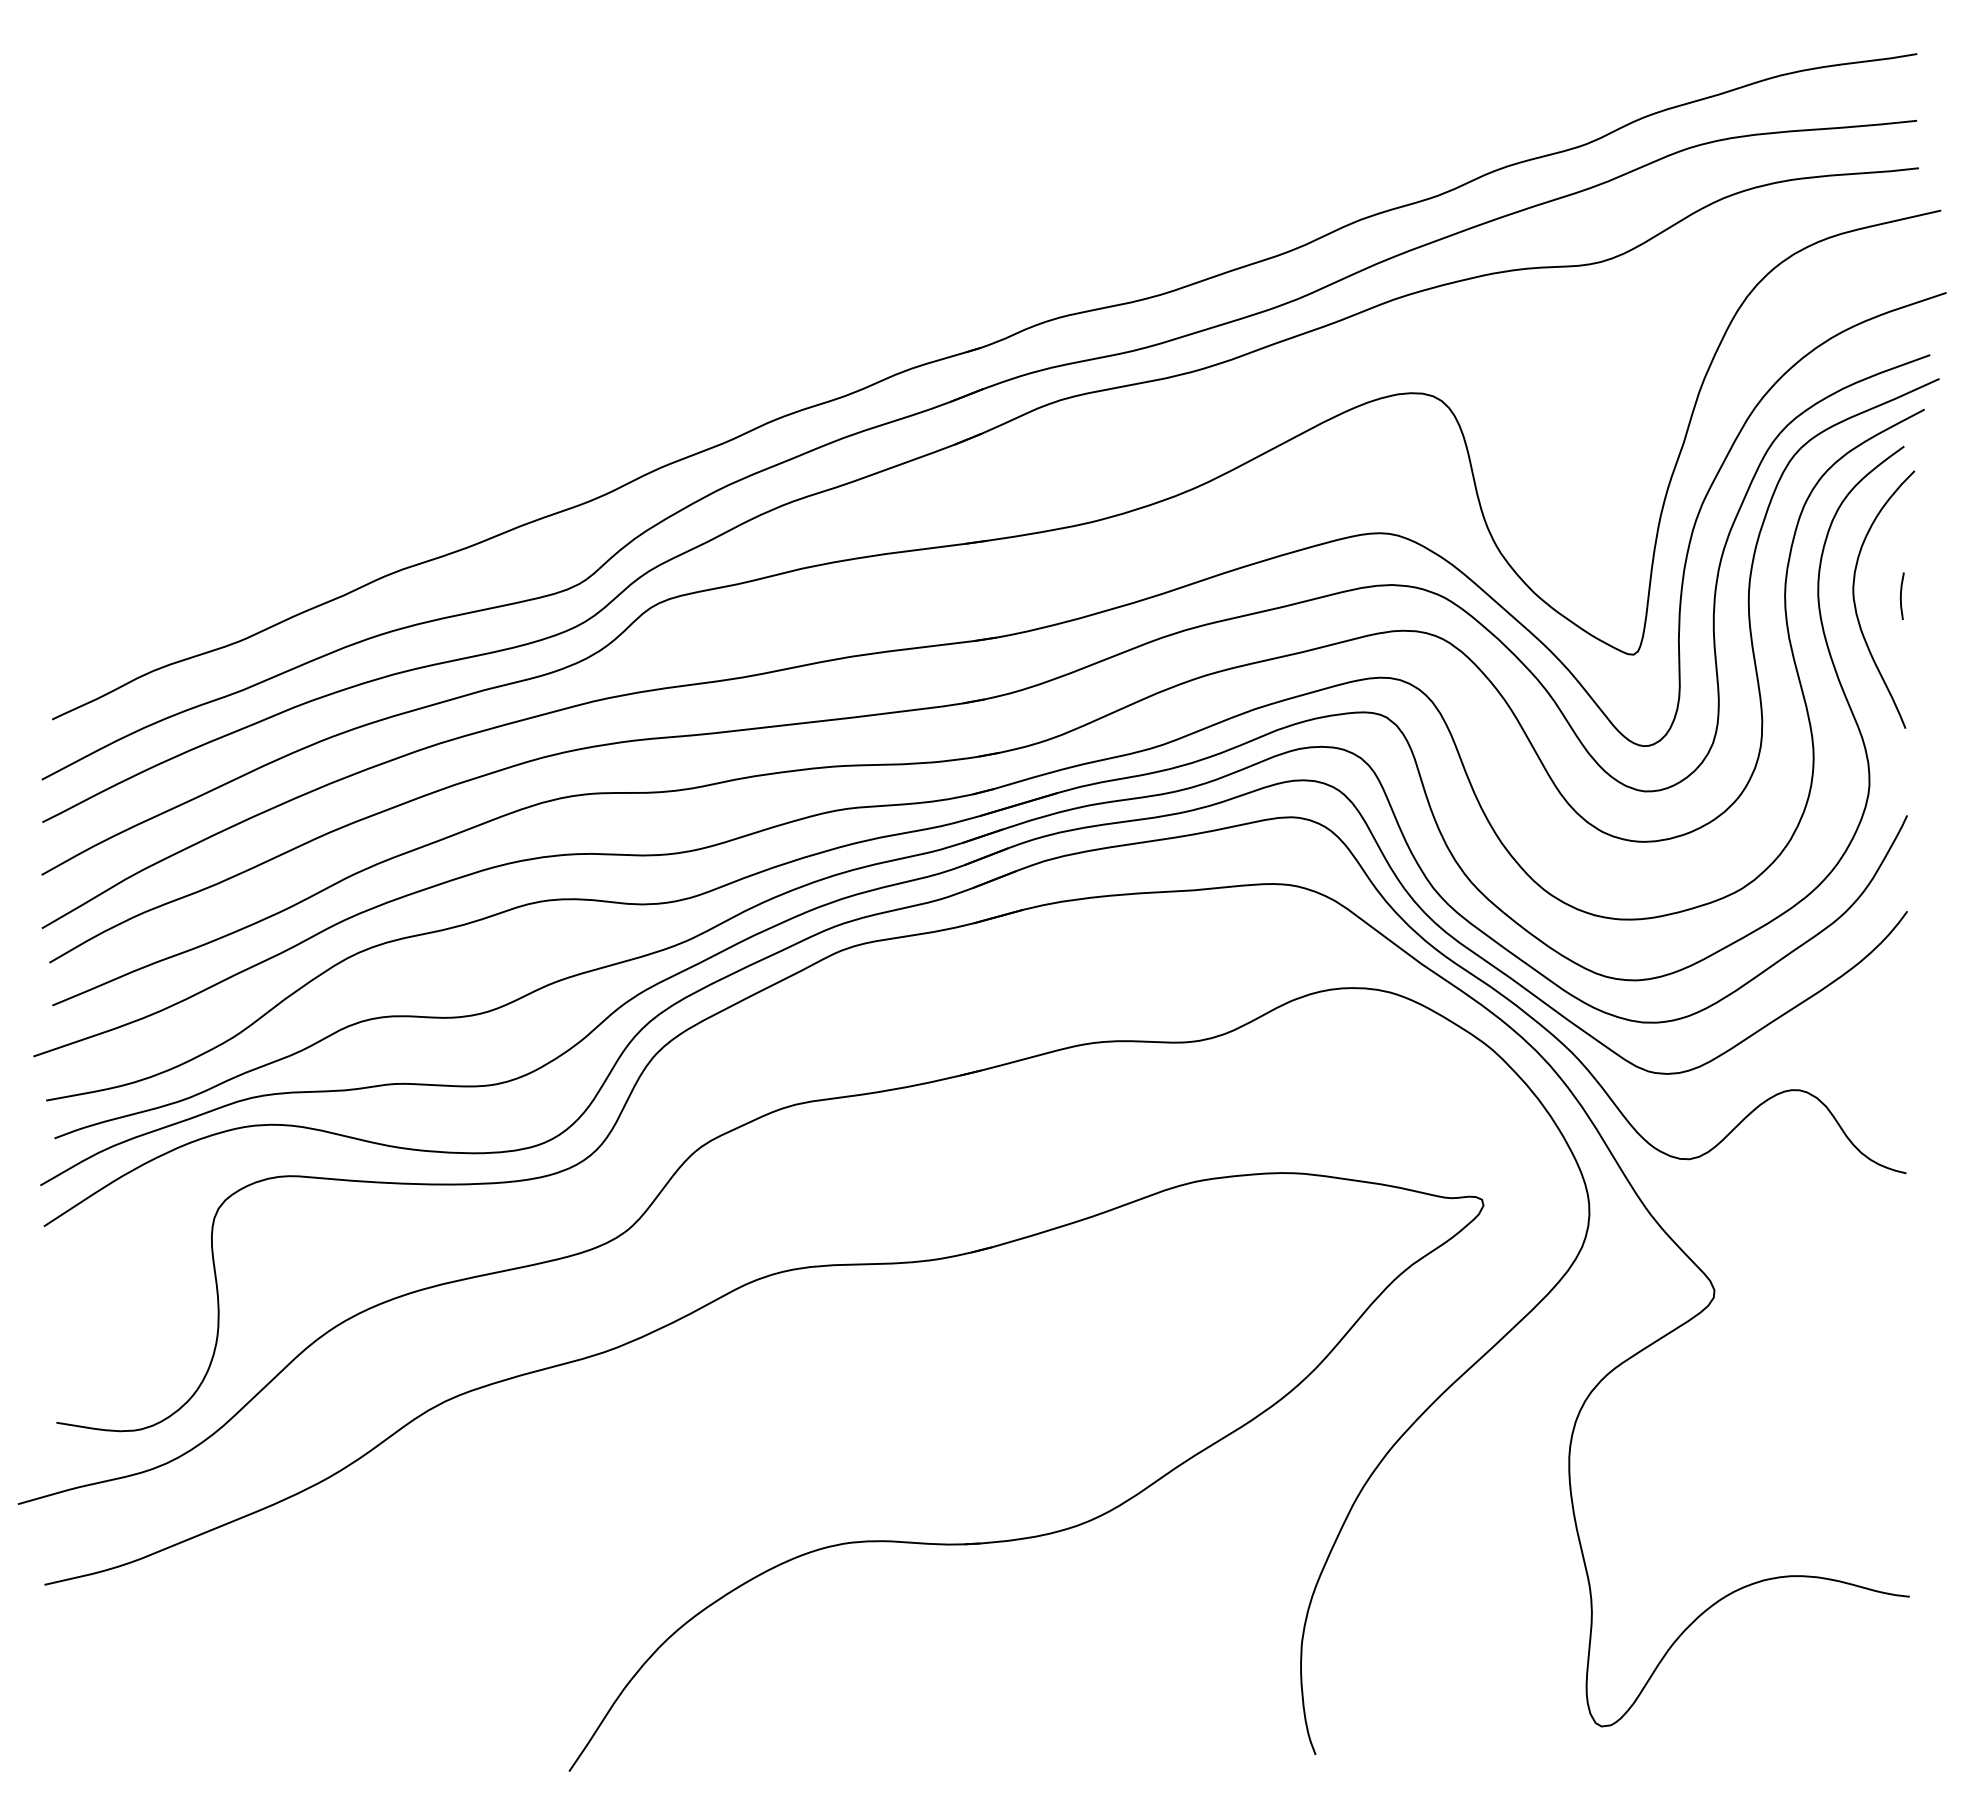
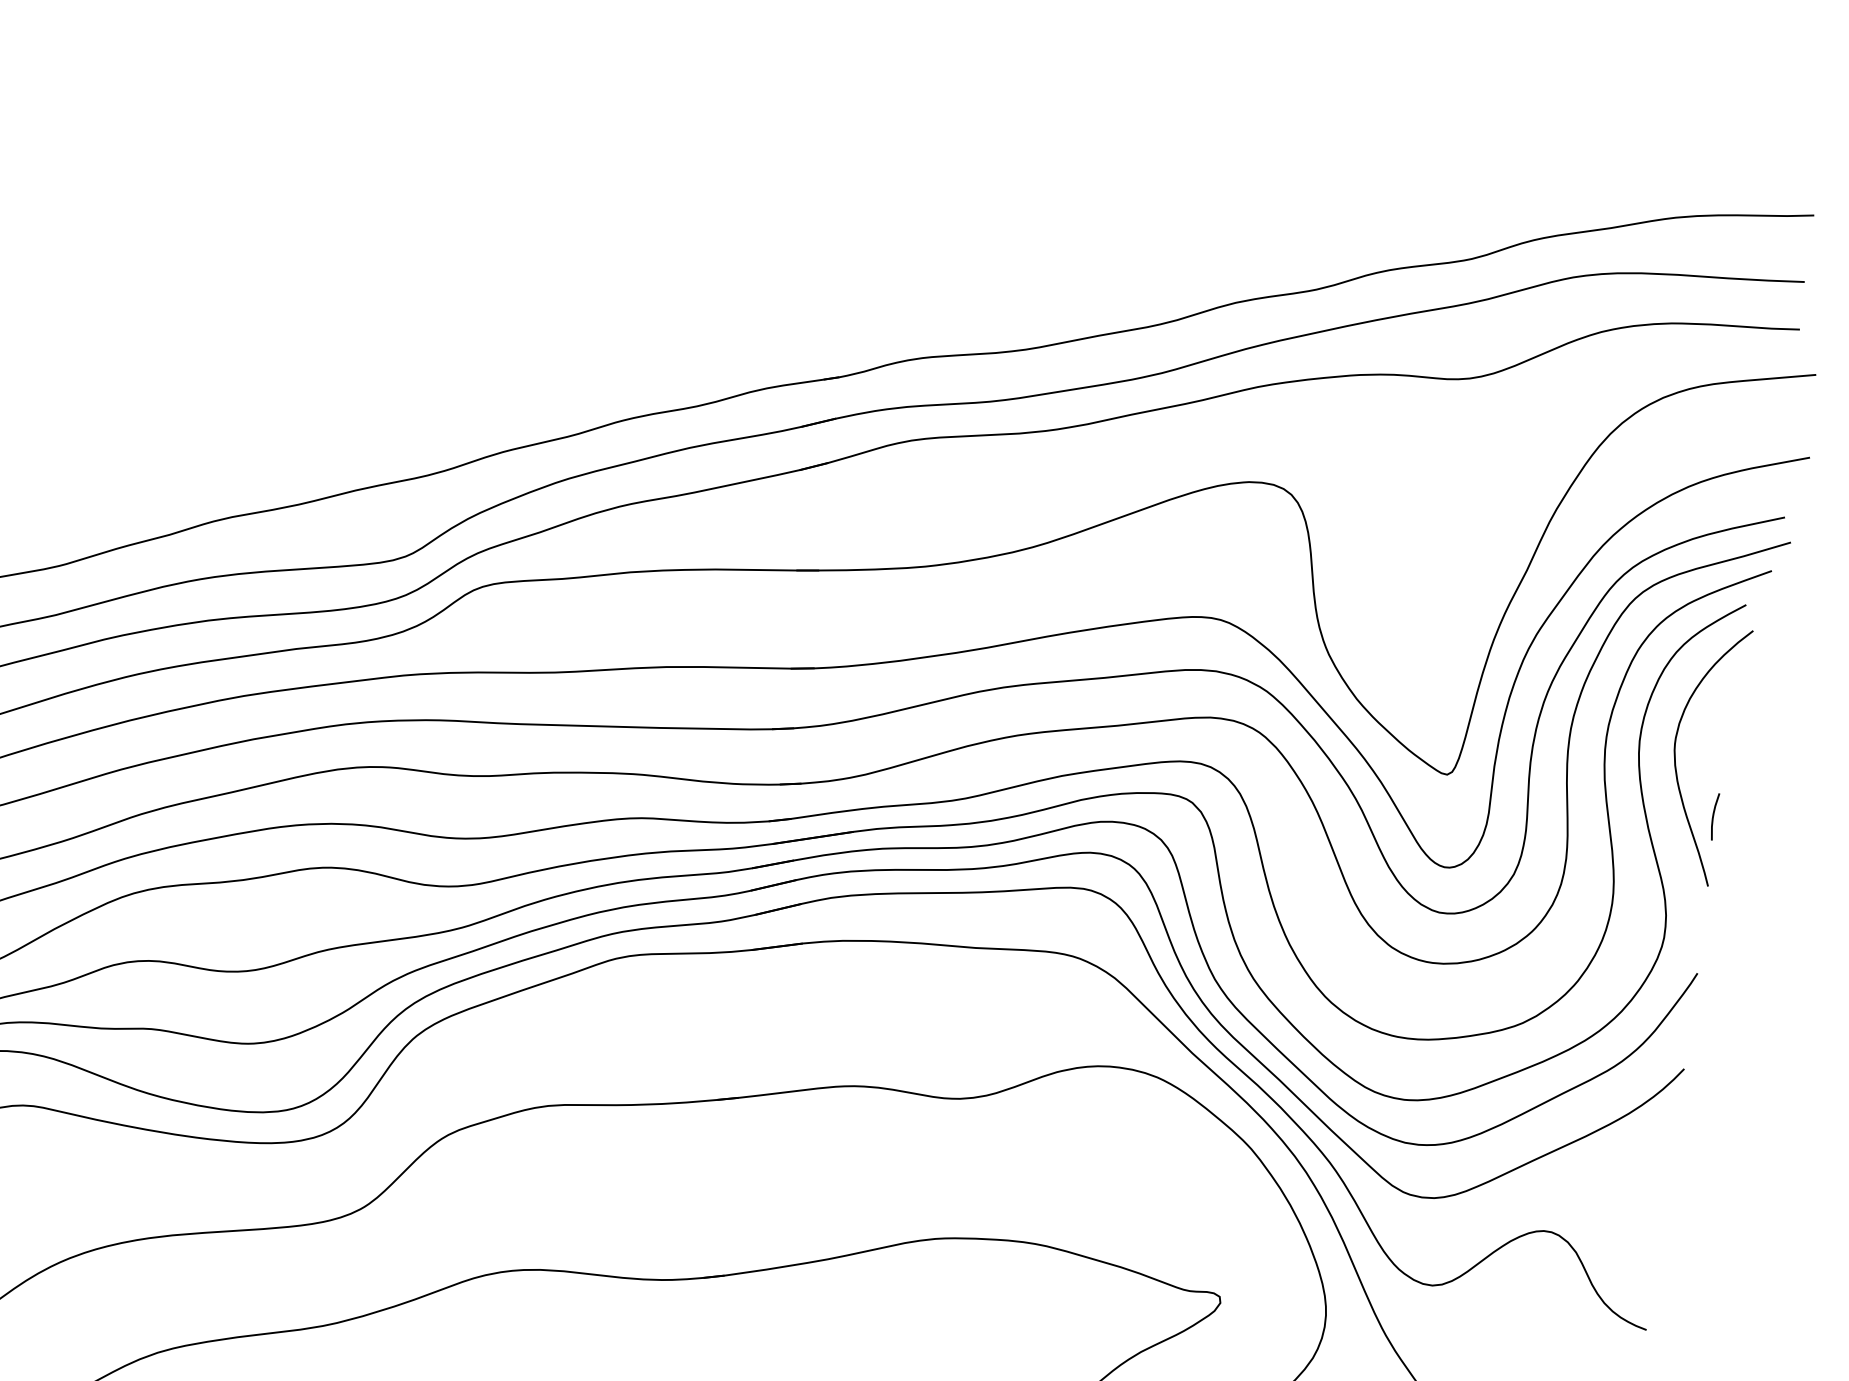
curve: (1901, 595) -> (1713, 815), moved

